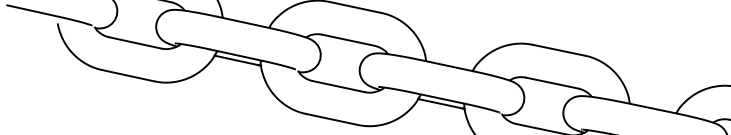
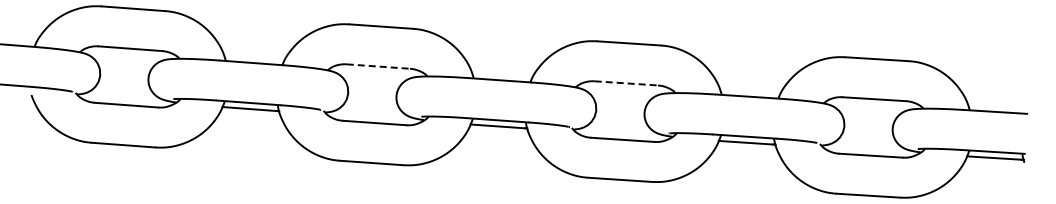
line: (348, 40) -> (378, 66), solid -> dashed
line: (552, 83) -> (626, 83), solid -> dashed

